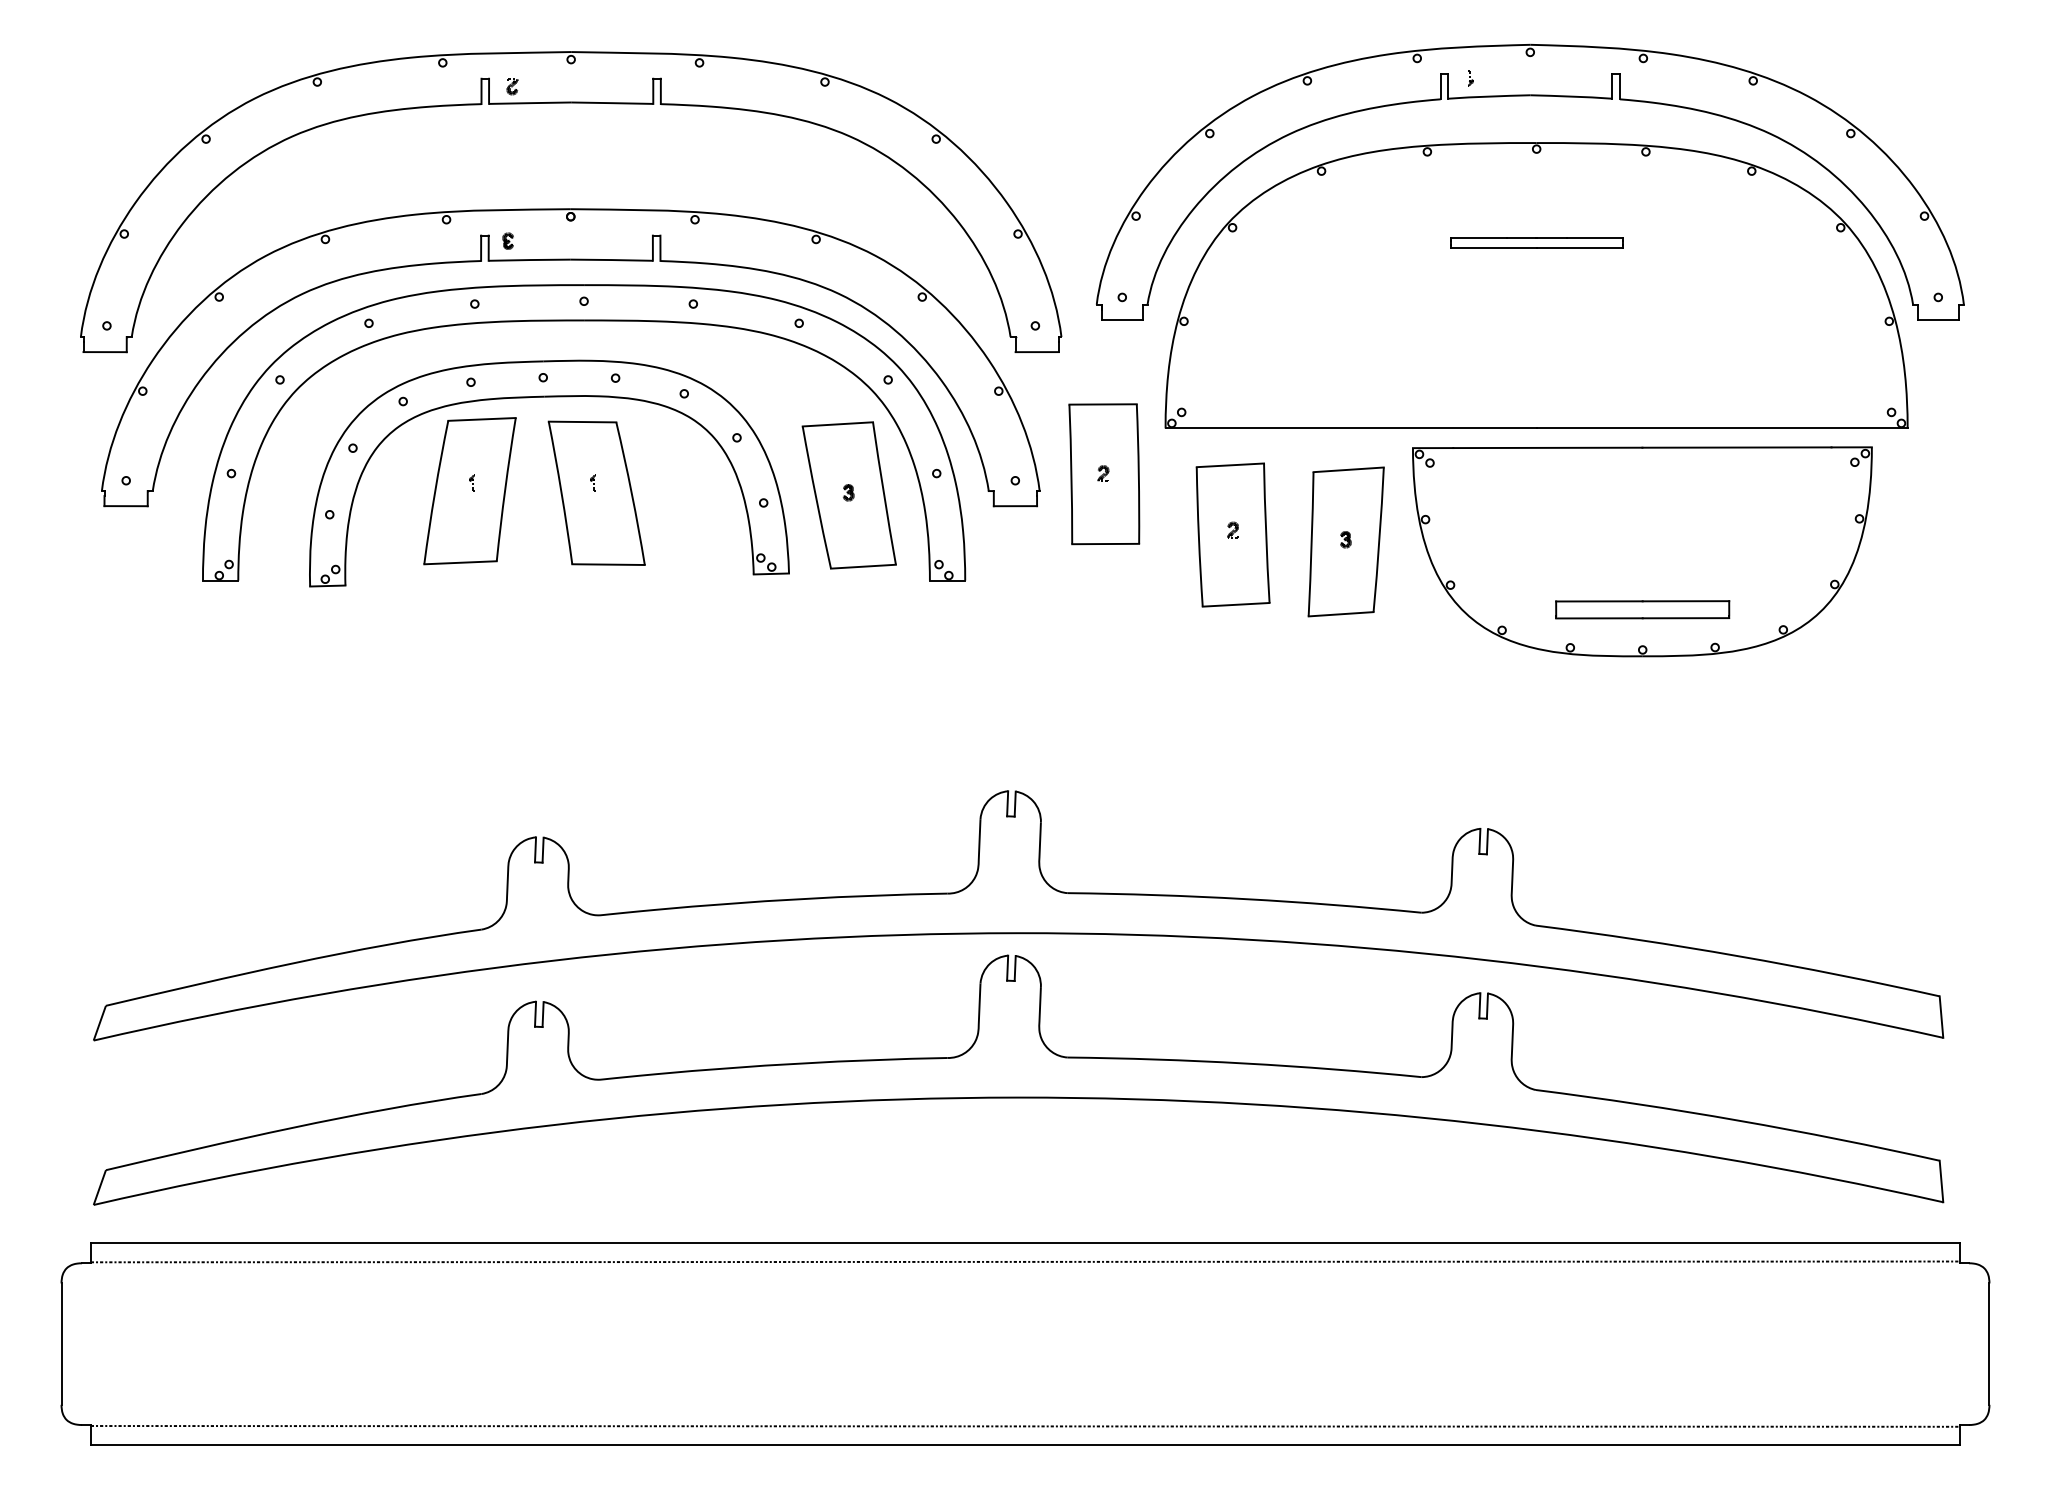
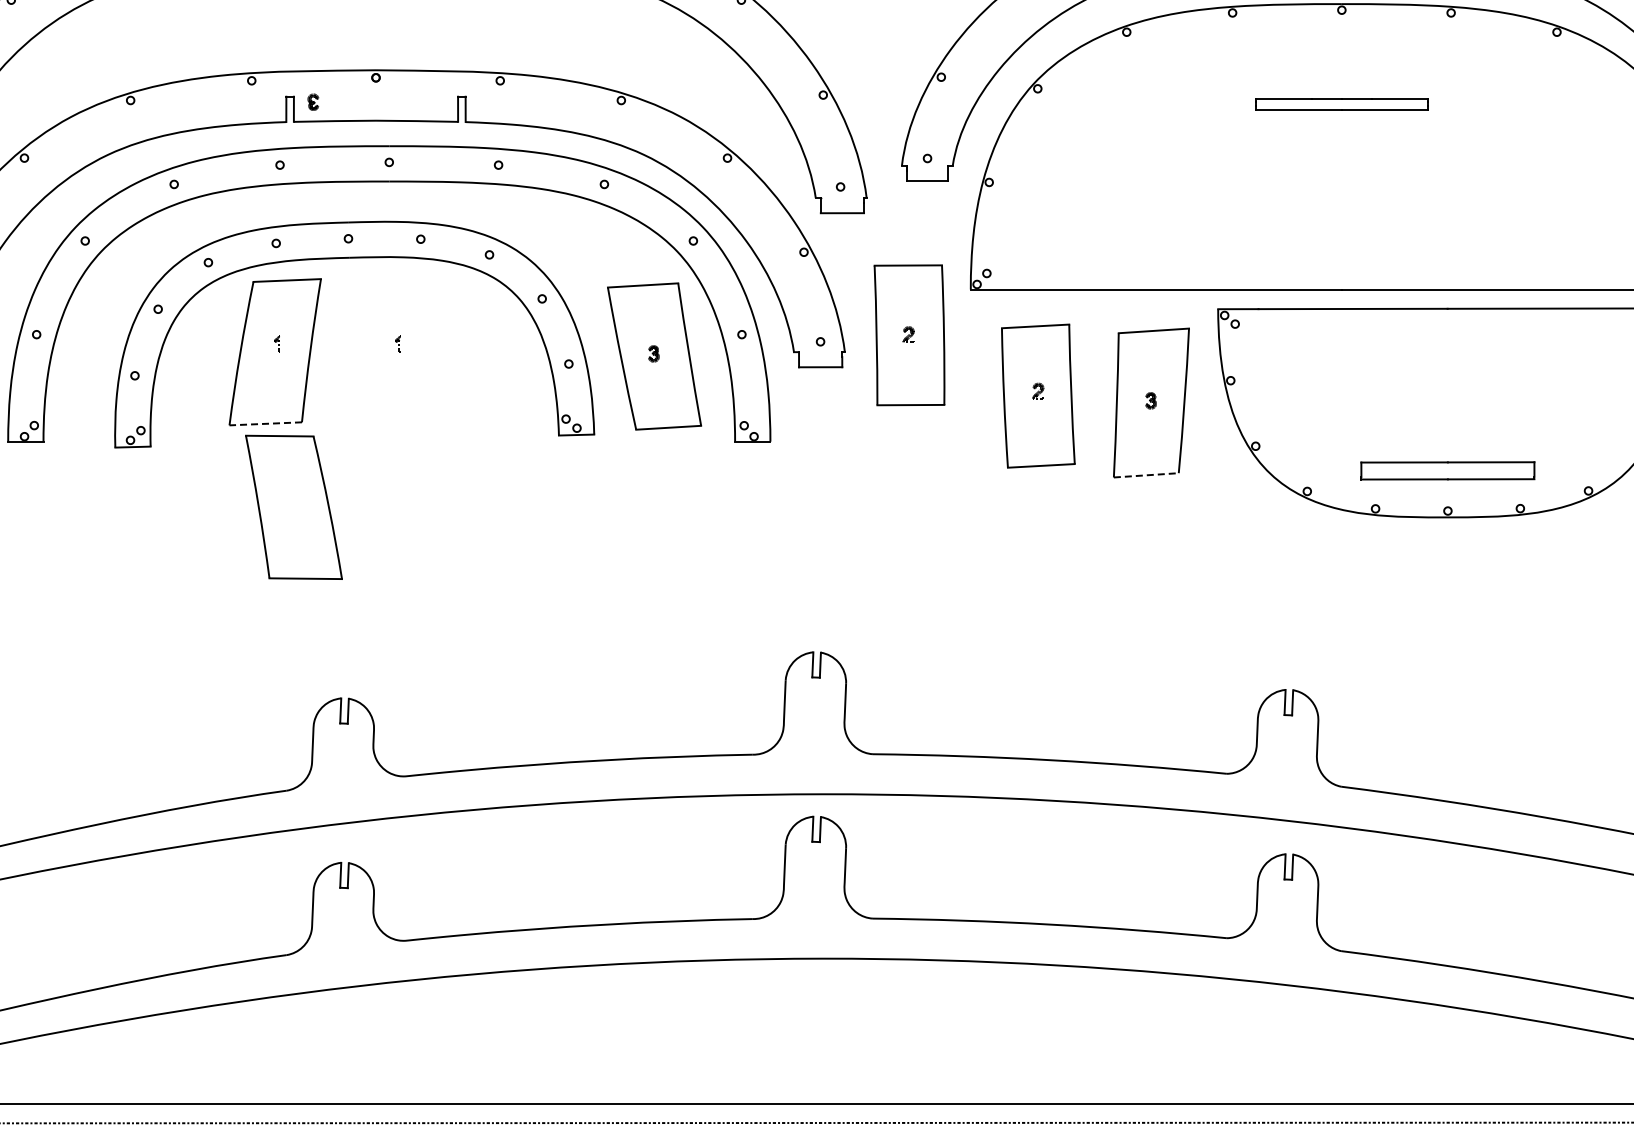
part: (596, 492) -> (293, 506), moved
line: (460, 562) -> (265, 423), solid -> dashed
line: (1341, 614) -> (1146, 475), solid -> dashed

